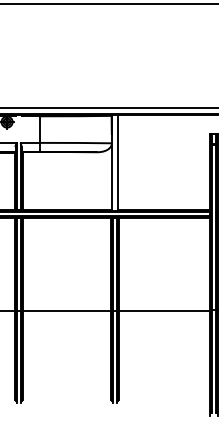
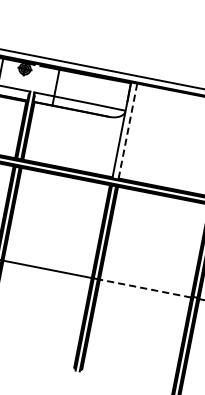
line: (117, 162) -> (127, 131), solid -> dashed
line: (164, 310) -> (145, 288), solid -> dashed

